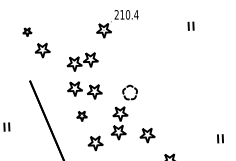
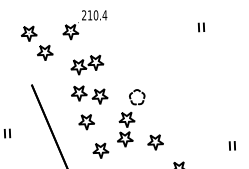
part: (117, 24) -> (84, 25), moved
part: (26, 32) -> (28, 33), size x1.67
part: (81, 116) -> (86, 122), size x1.43

